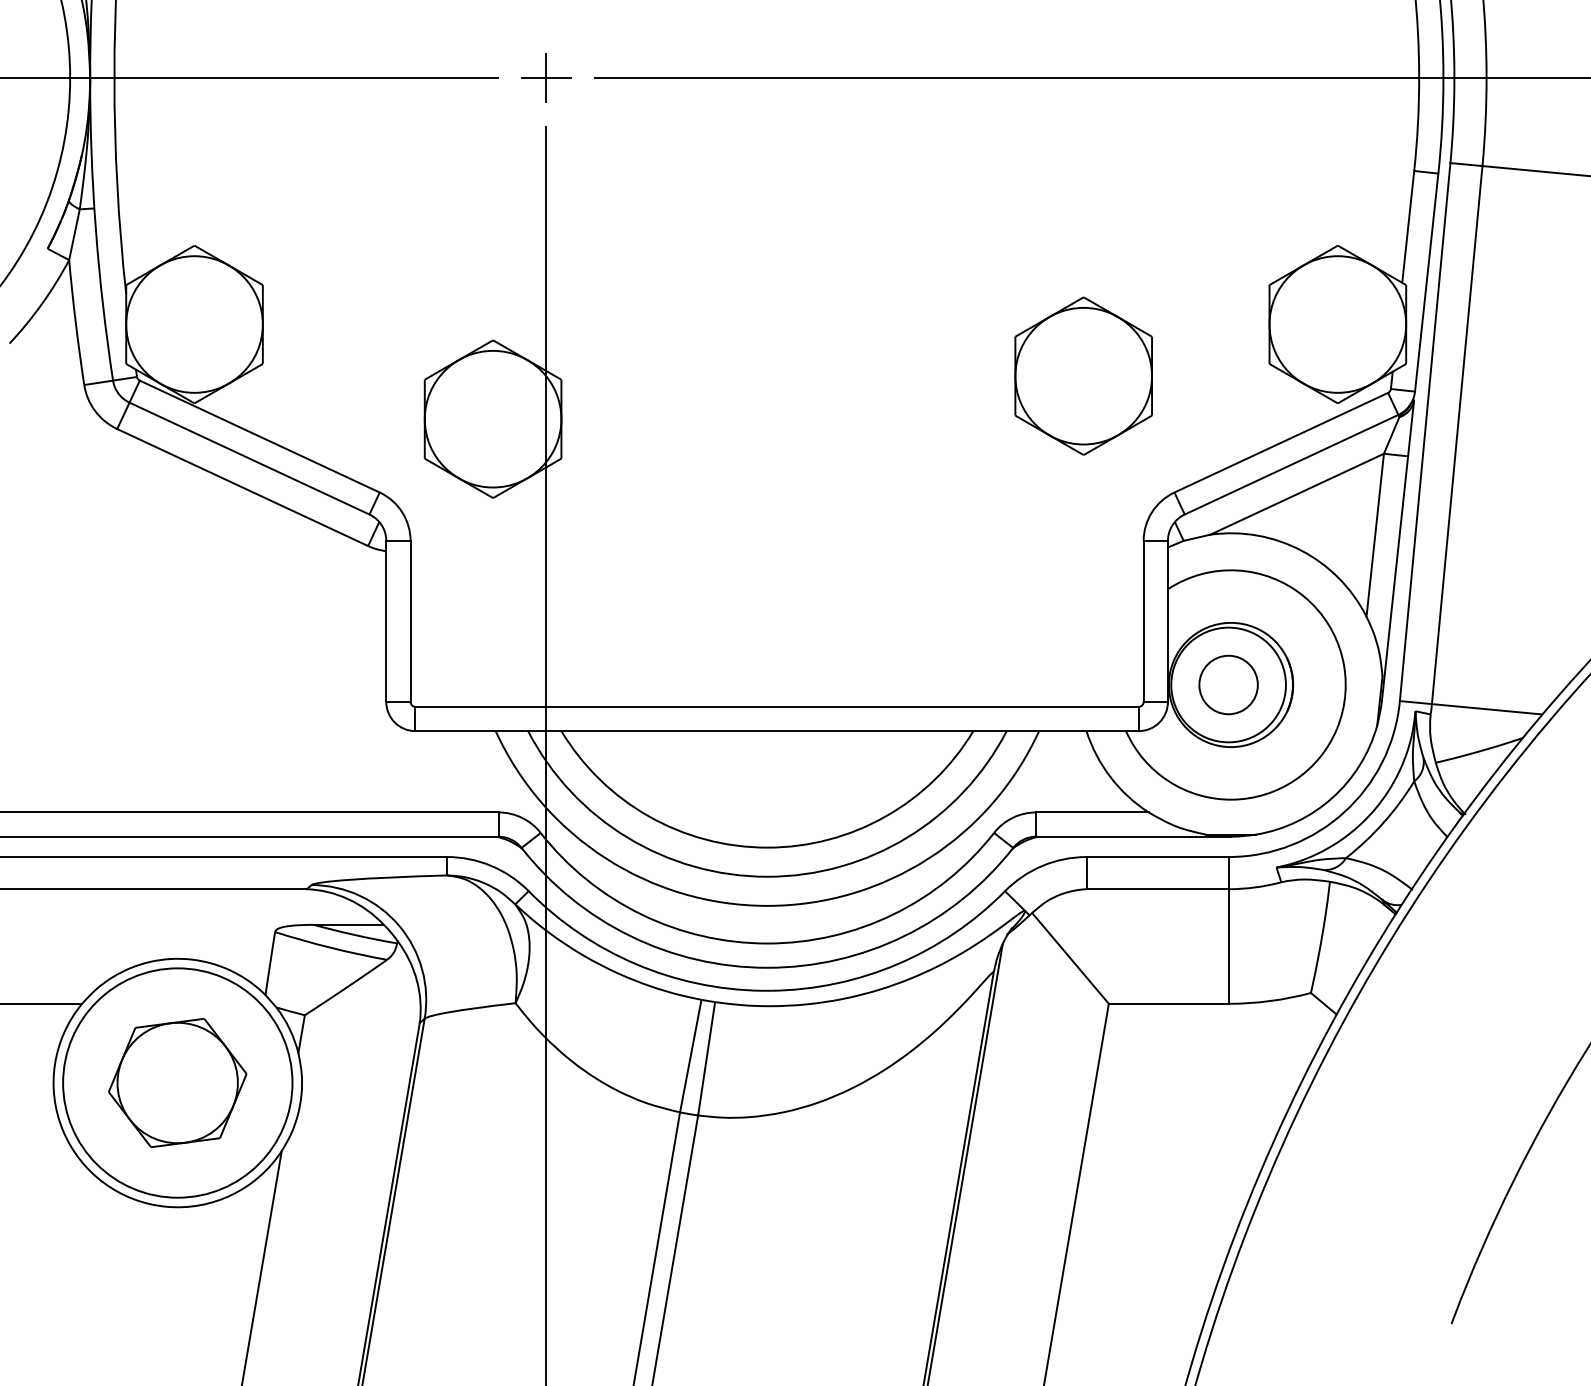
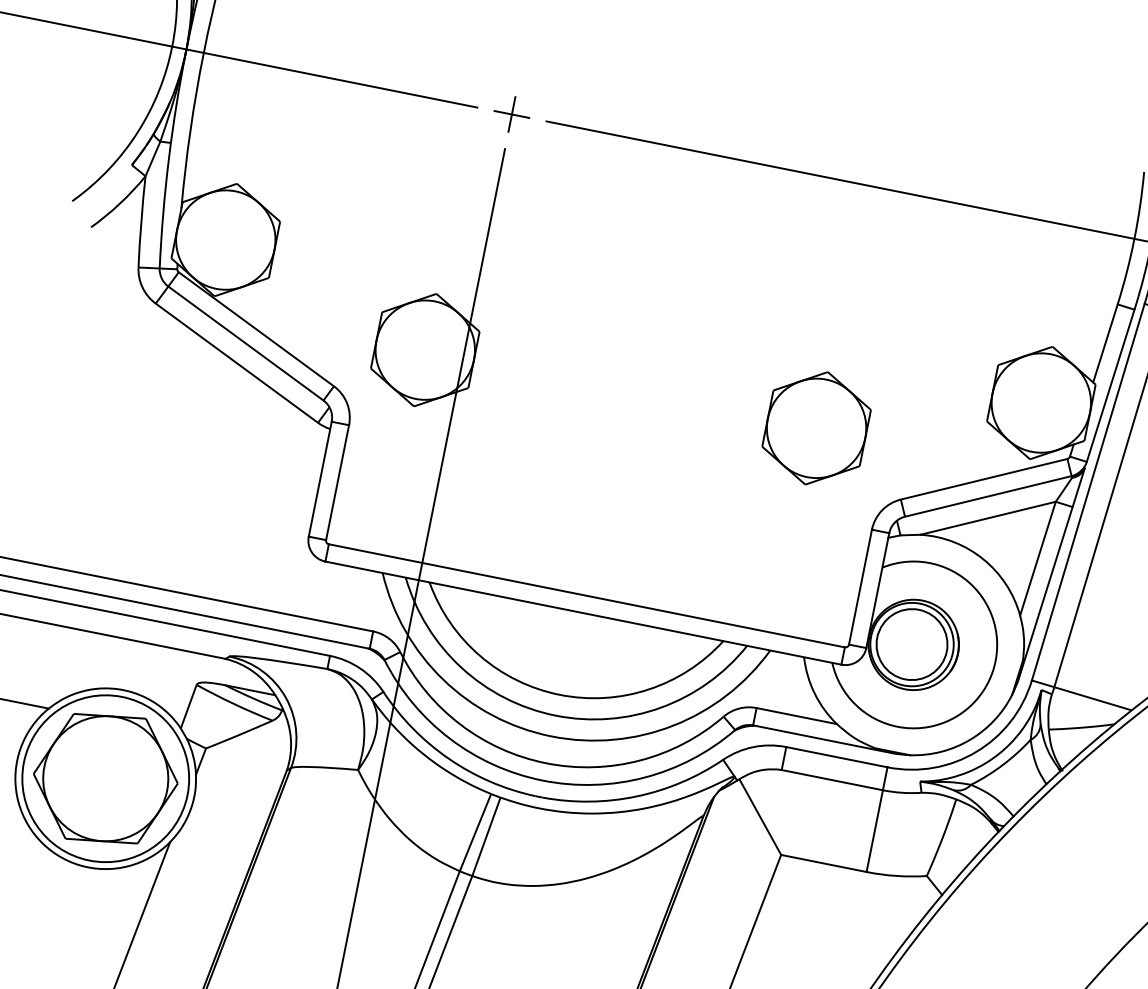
part: (1083, 375) -> (816, 427), moved
circle: (1228, 684) -> (912, 644), size x1.67
part: (177, 1082) -> (105, 778), size x1.43

